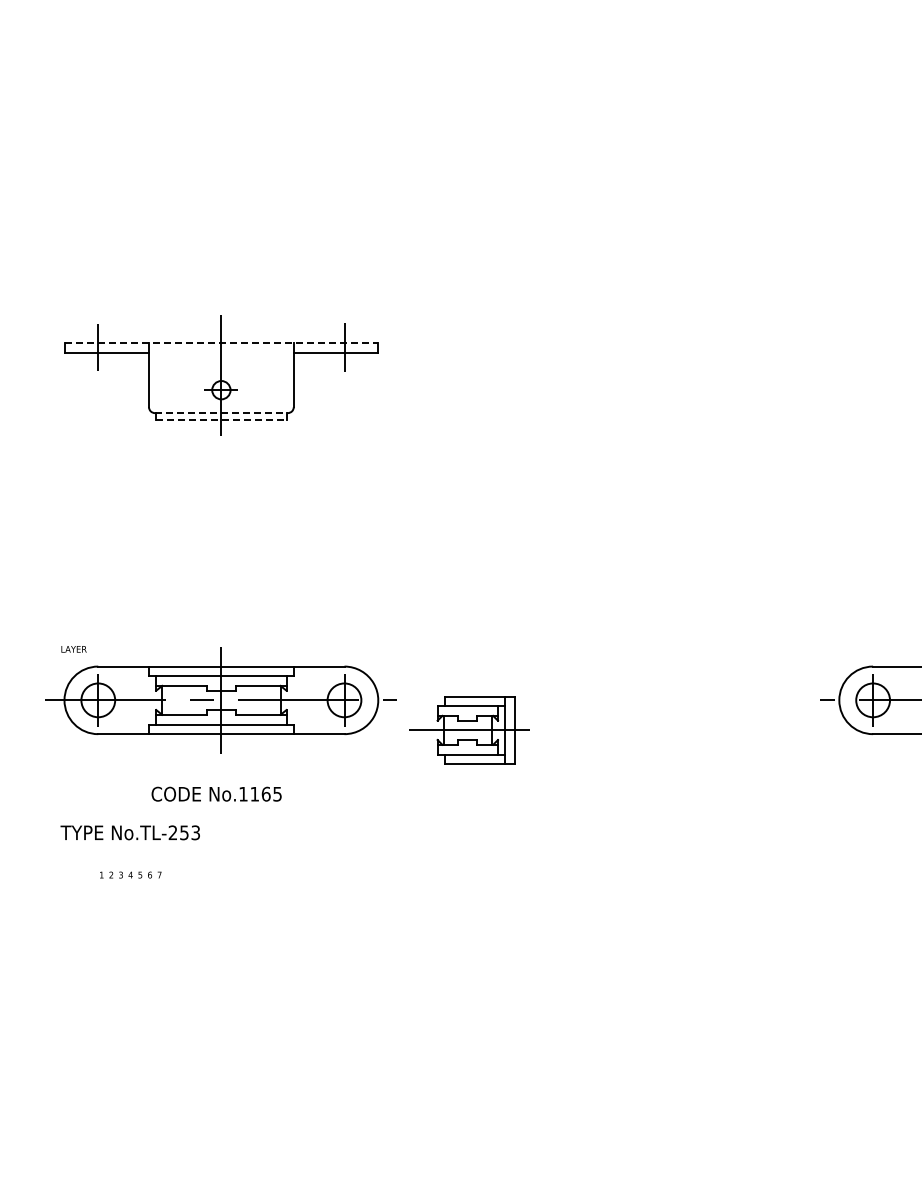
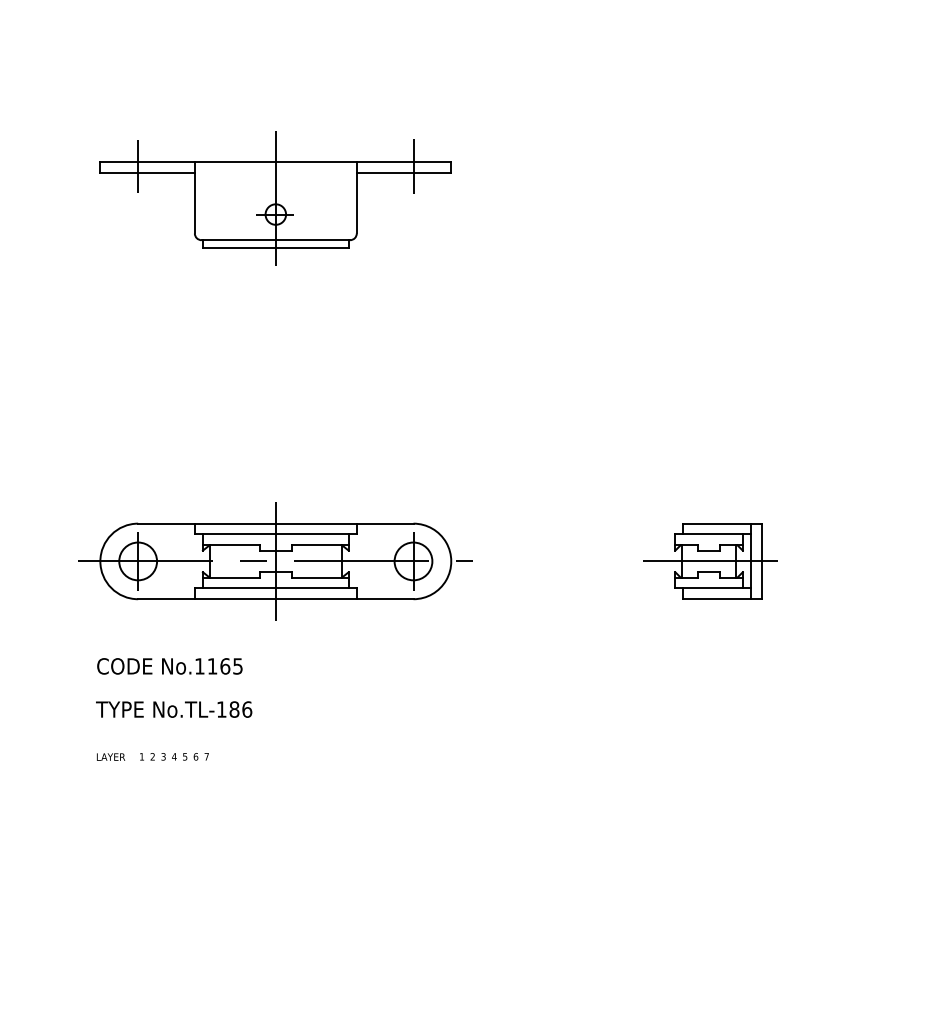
line: (221, 343) -> (275, 162), dashed -> solid
line: (221, 413) -> (275, 240), dashed -> solid
line: (221, 420) -> (275, 248), dashed -> solid
text: (73, 649) -> (110, 757), moved
part: (469, 730) -> (710, 561), moved
text: (216, 793) -> (169, 665), moved
text: (184, 832) -> (234, 709), No.TL-253 -> No.TL-186

